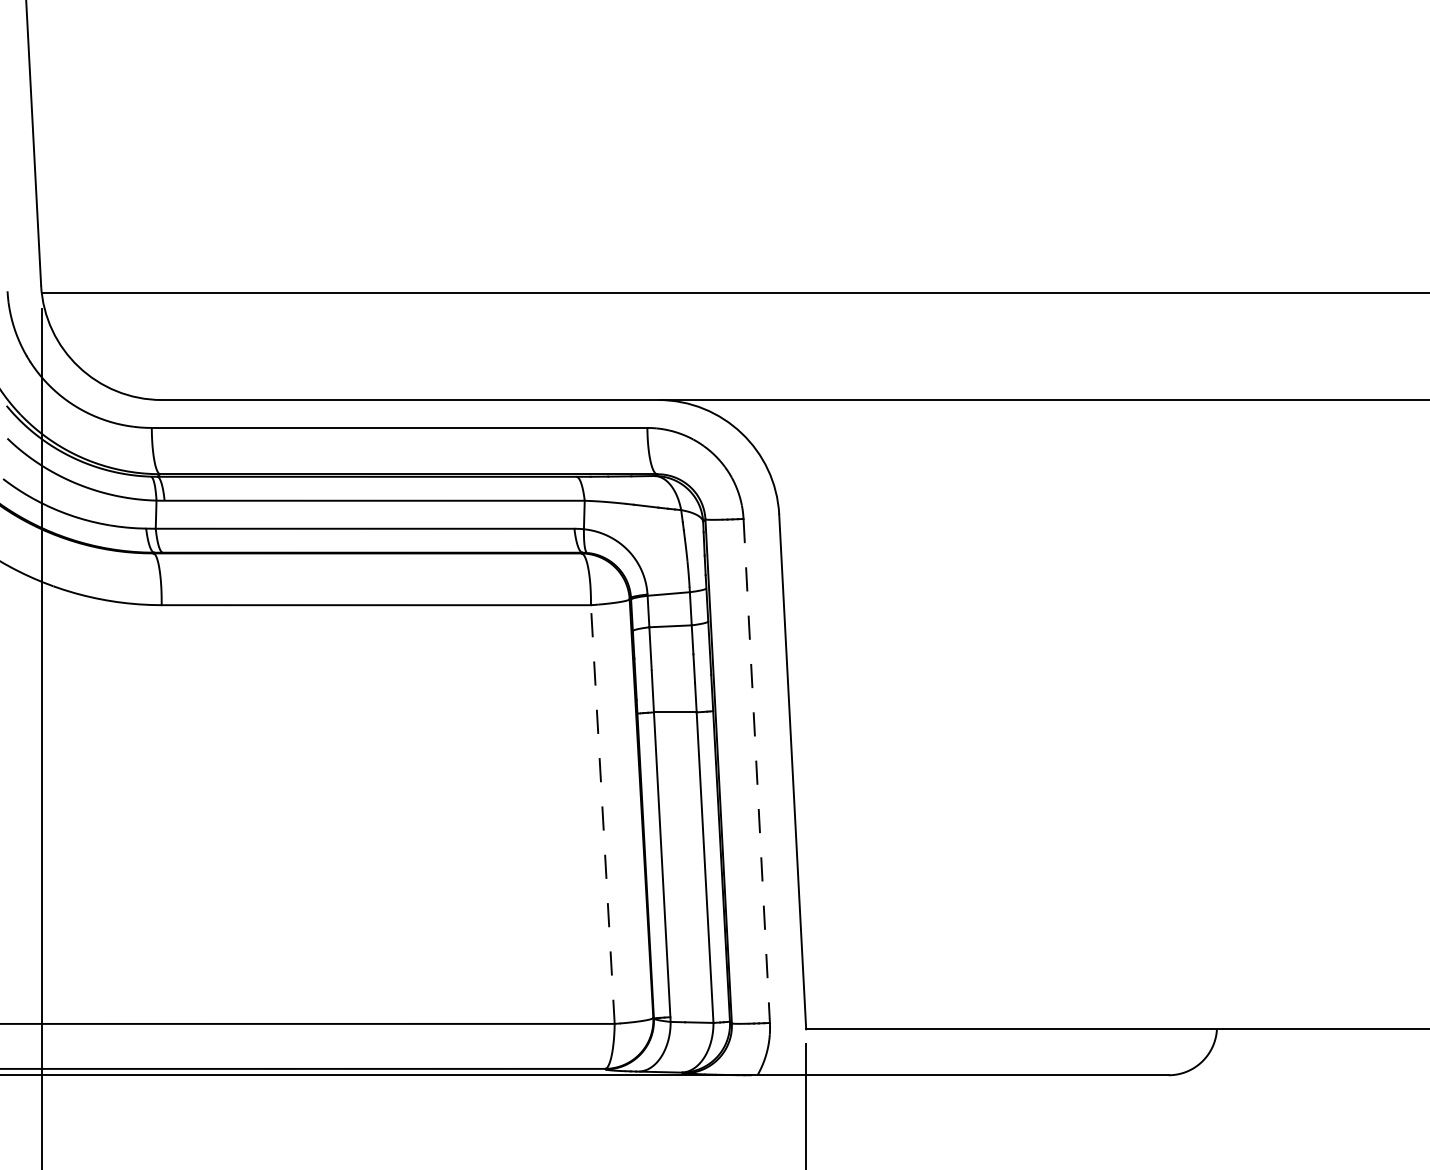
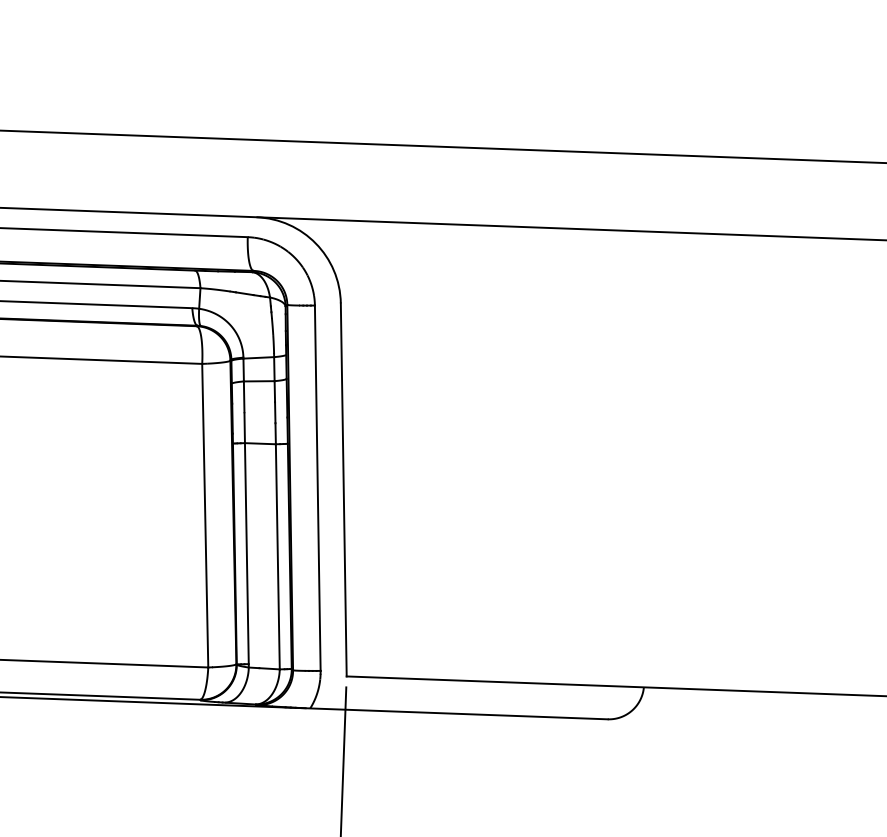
line: (756, 771) -> (317, 488), dashed -> solid
line: (602, 814) -> (205, 515), dashed -> solid

